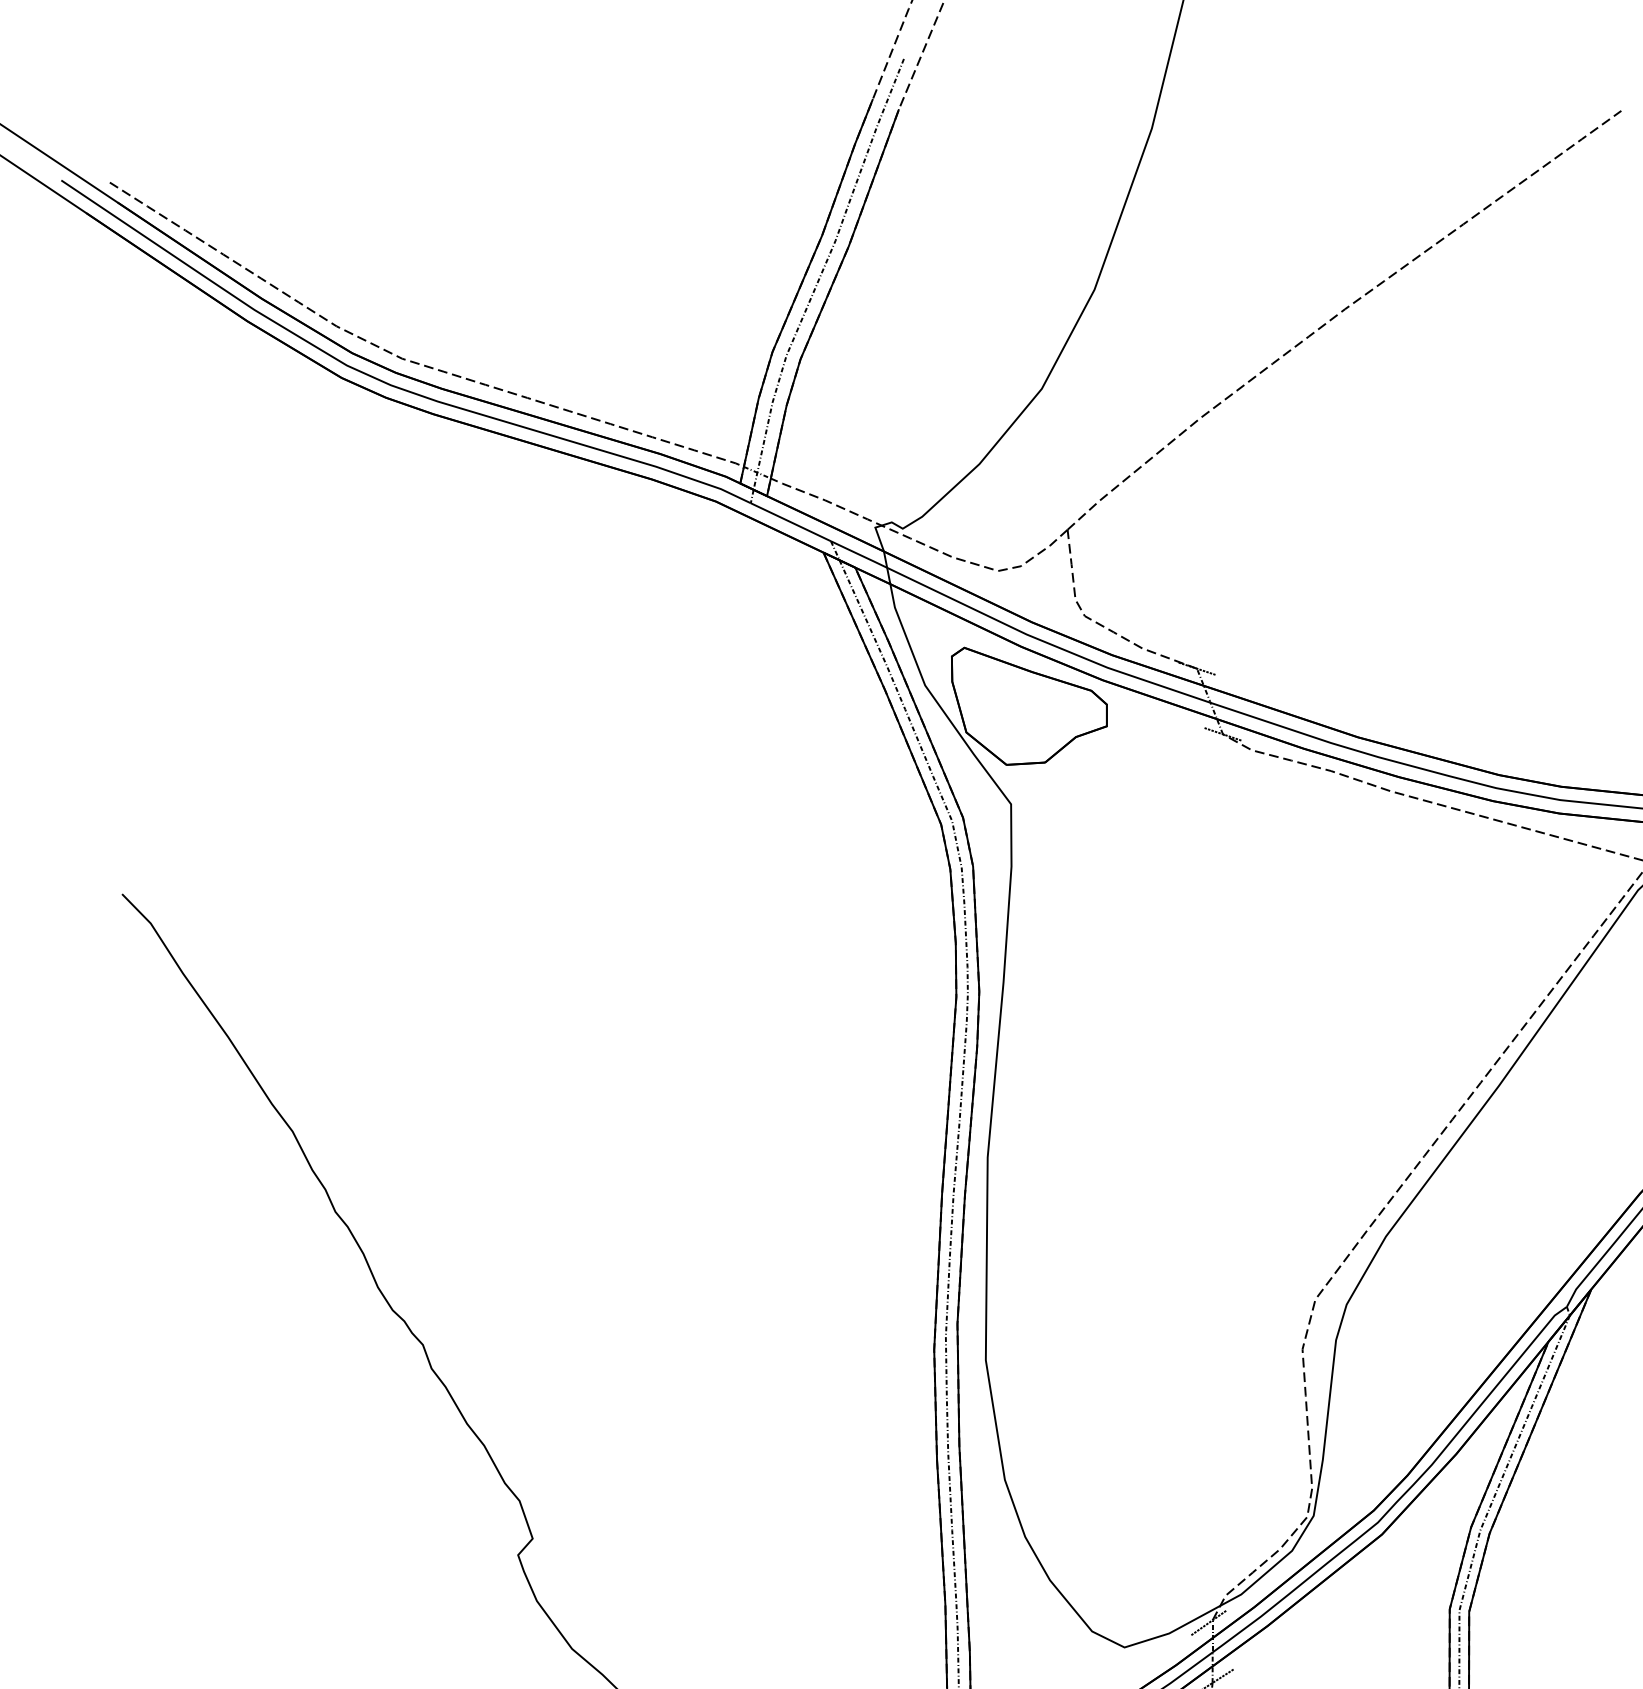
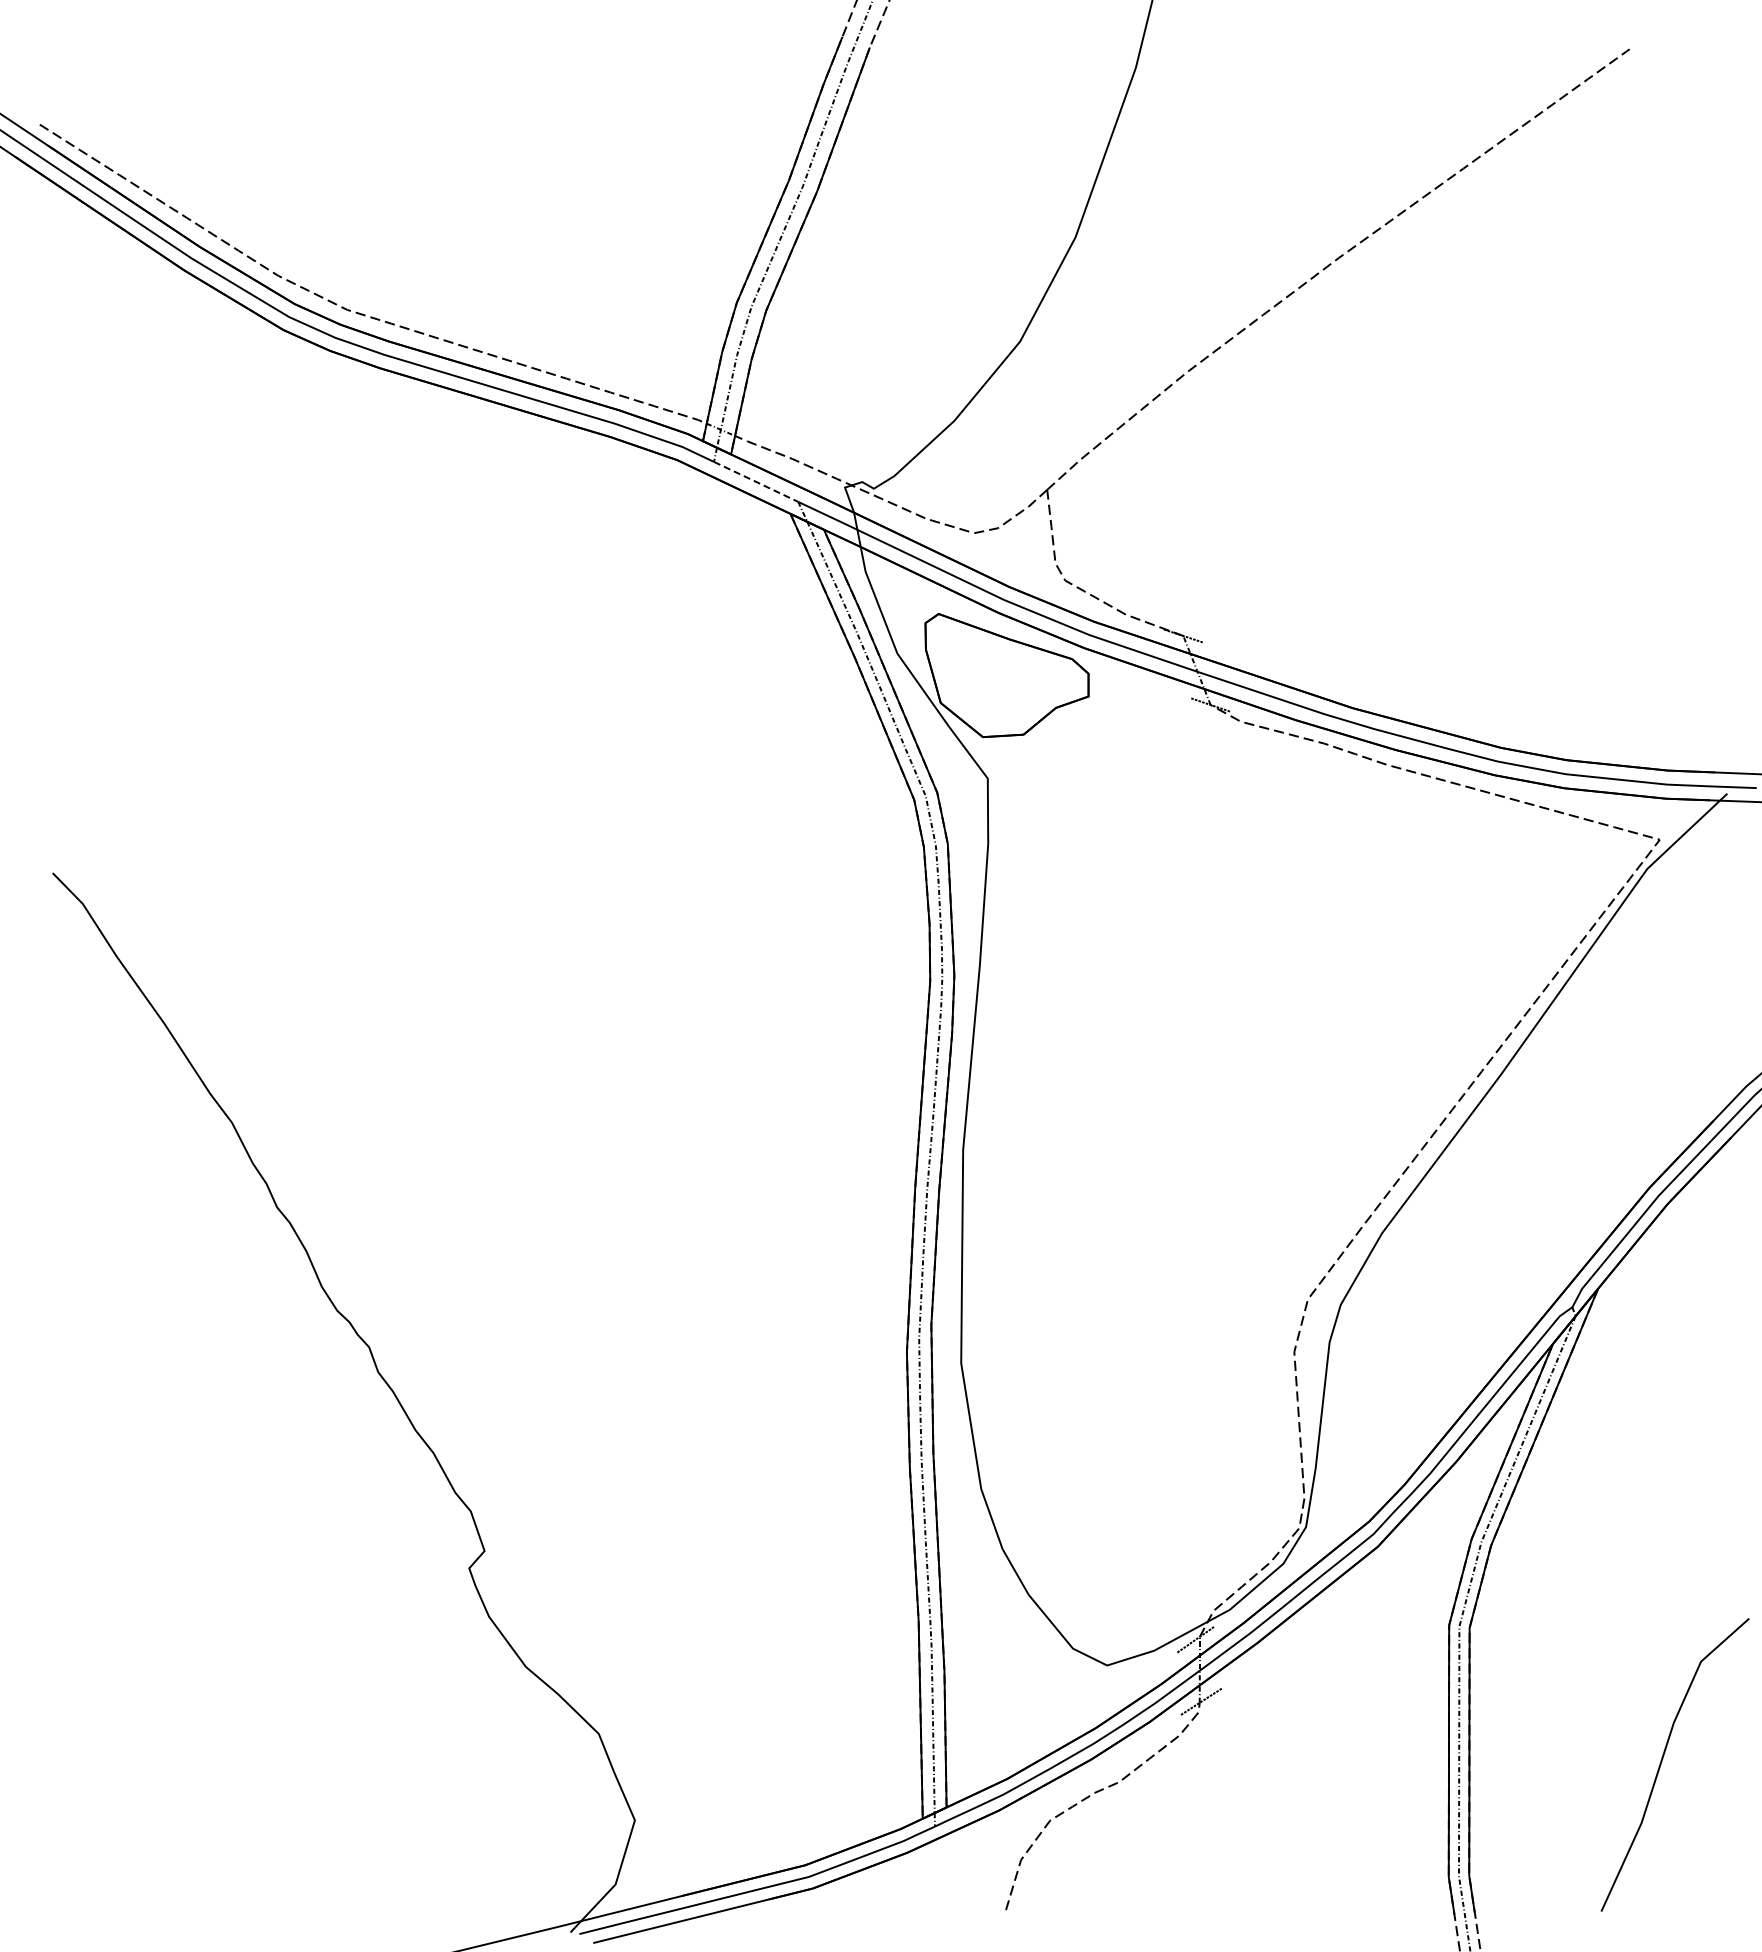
line: (792, 522) -> (757, 482), solid -> dashed

